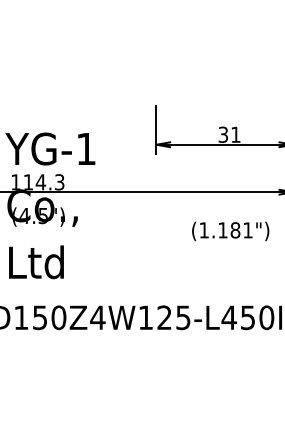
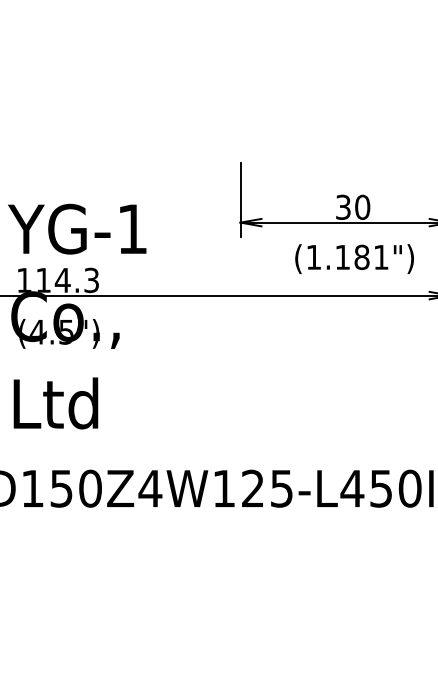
text: (235, 134) -> (362, 206), 31 -> 30
text: (230, 231) -> (354, 259), moved

